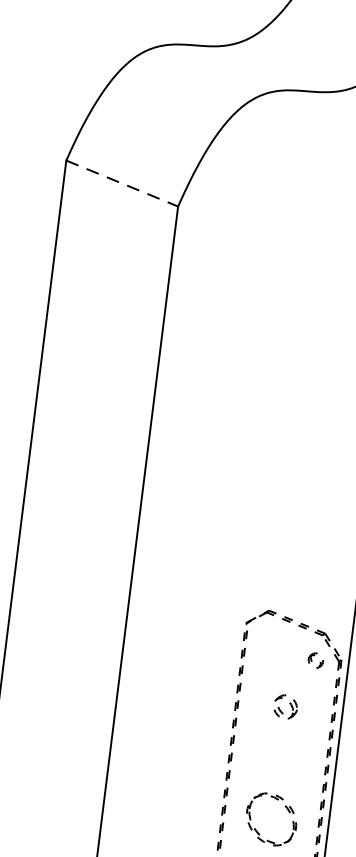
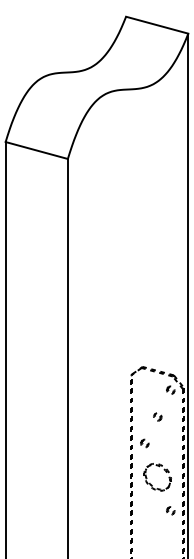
line: (123, 183) -> (37, 150), dashed -> solid
part: (285, 706) -> (157, 416), size x0.62
part: (254, 753) -> (144, 443), added

